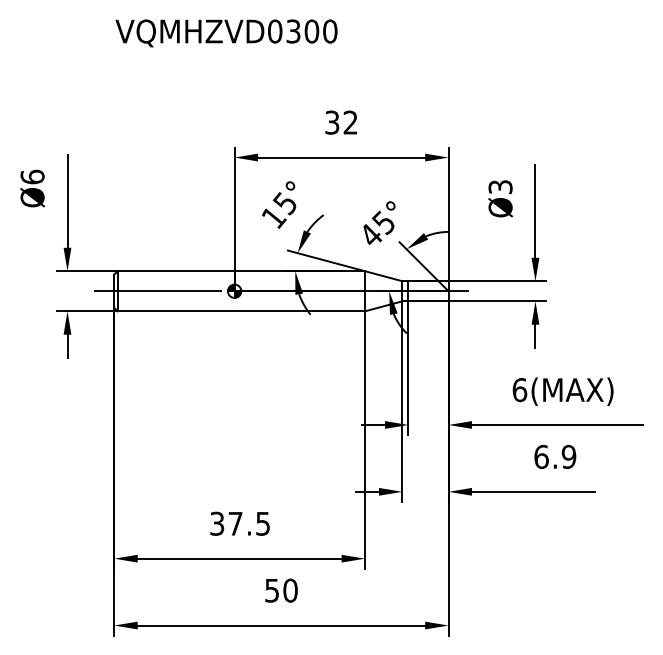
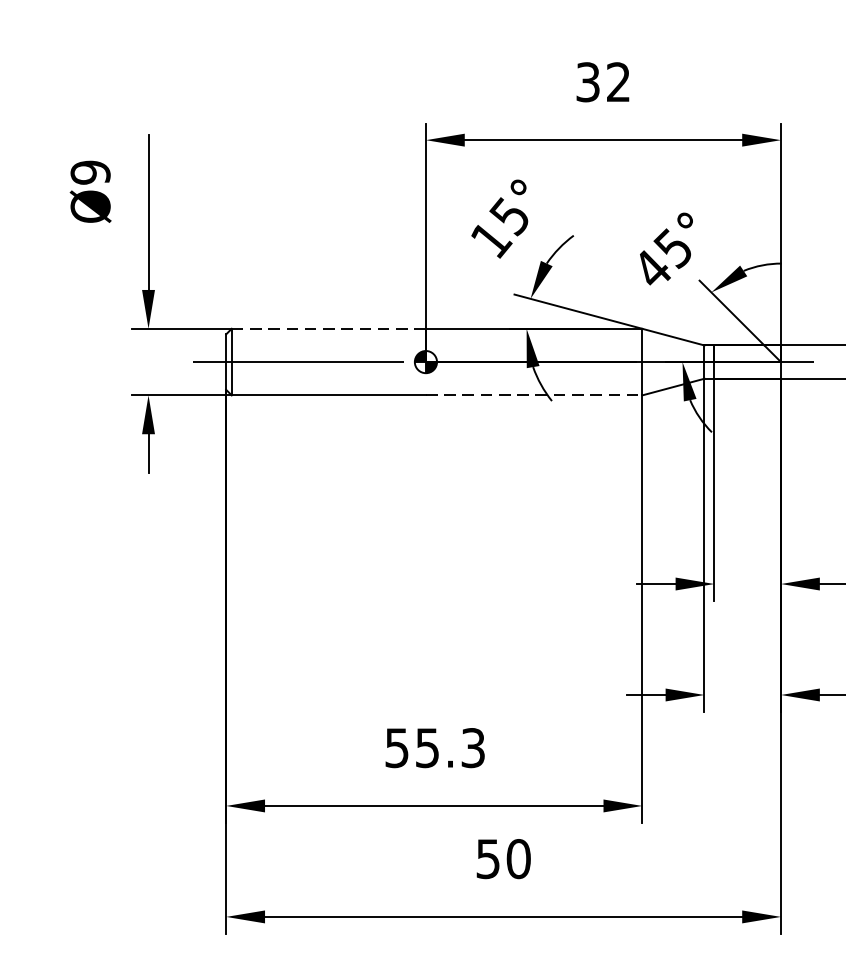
text: (32, 176) -> (90, 171), Ø6 -> Ø9
line: (175, 271) -> (327, 329), solid -> dashed
line: (300, 311) -> (535, 395), solid -> dashed
text: (240, 523) -> (435, 747), 37.5 -> 55.3

